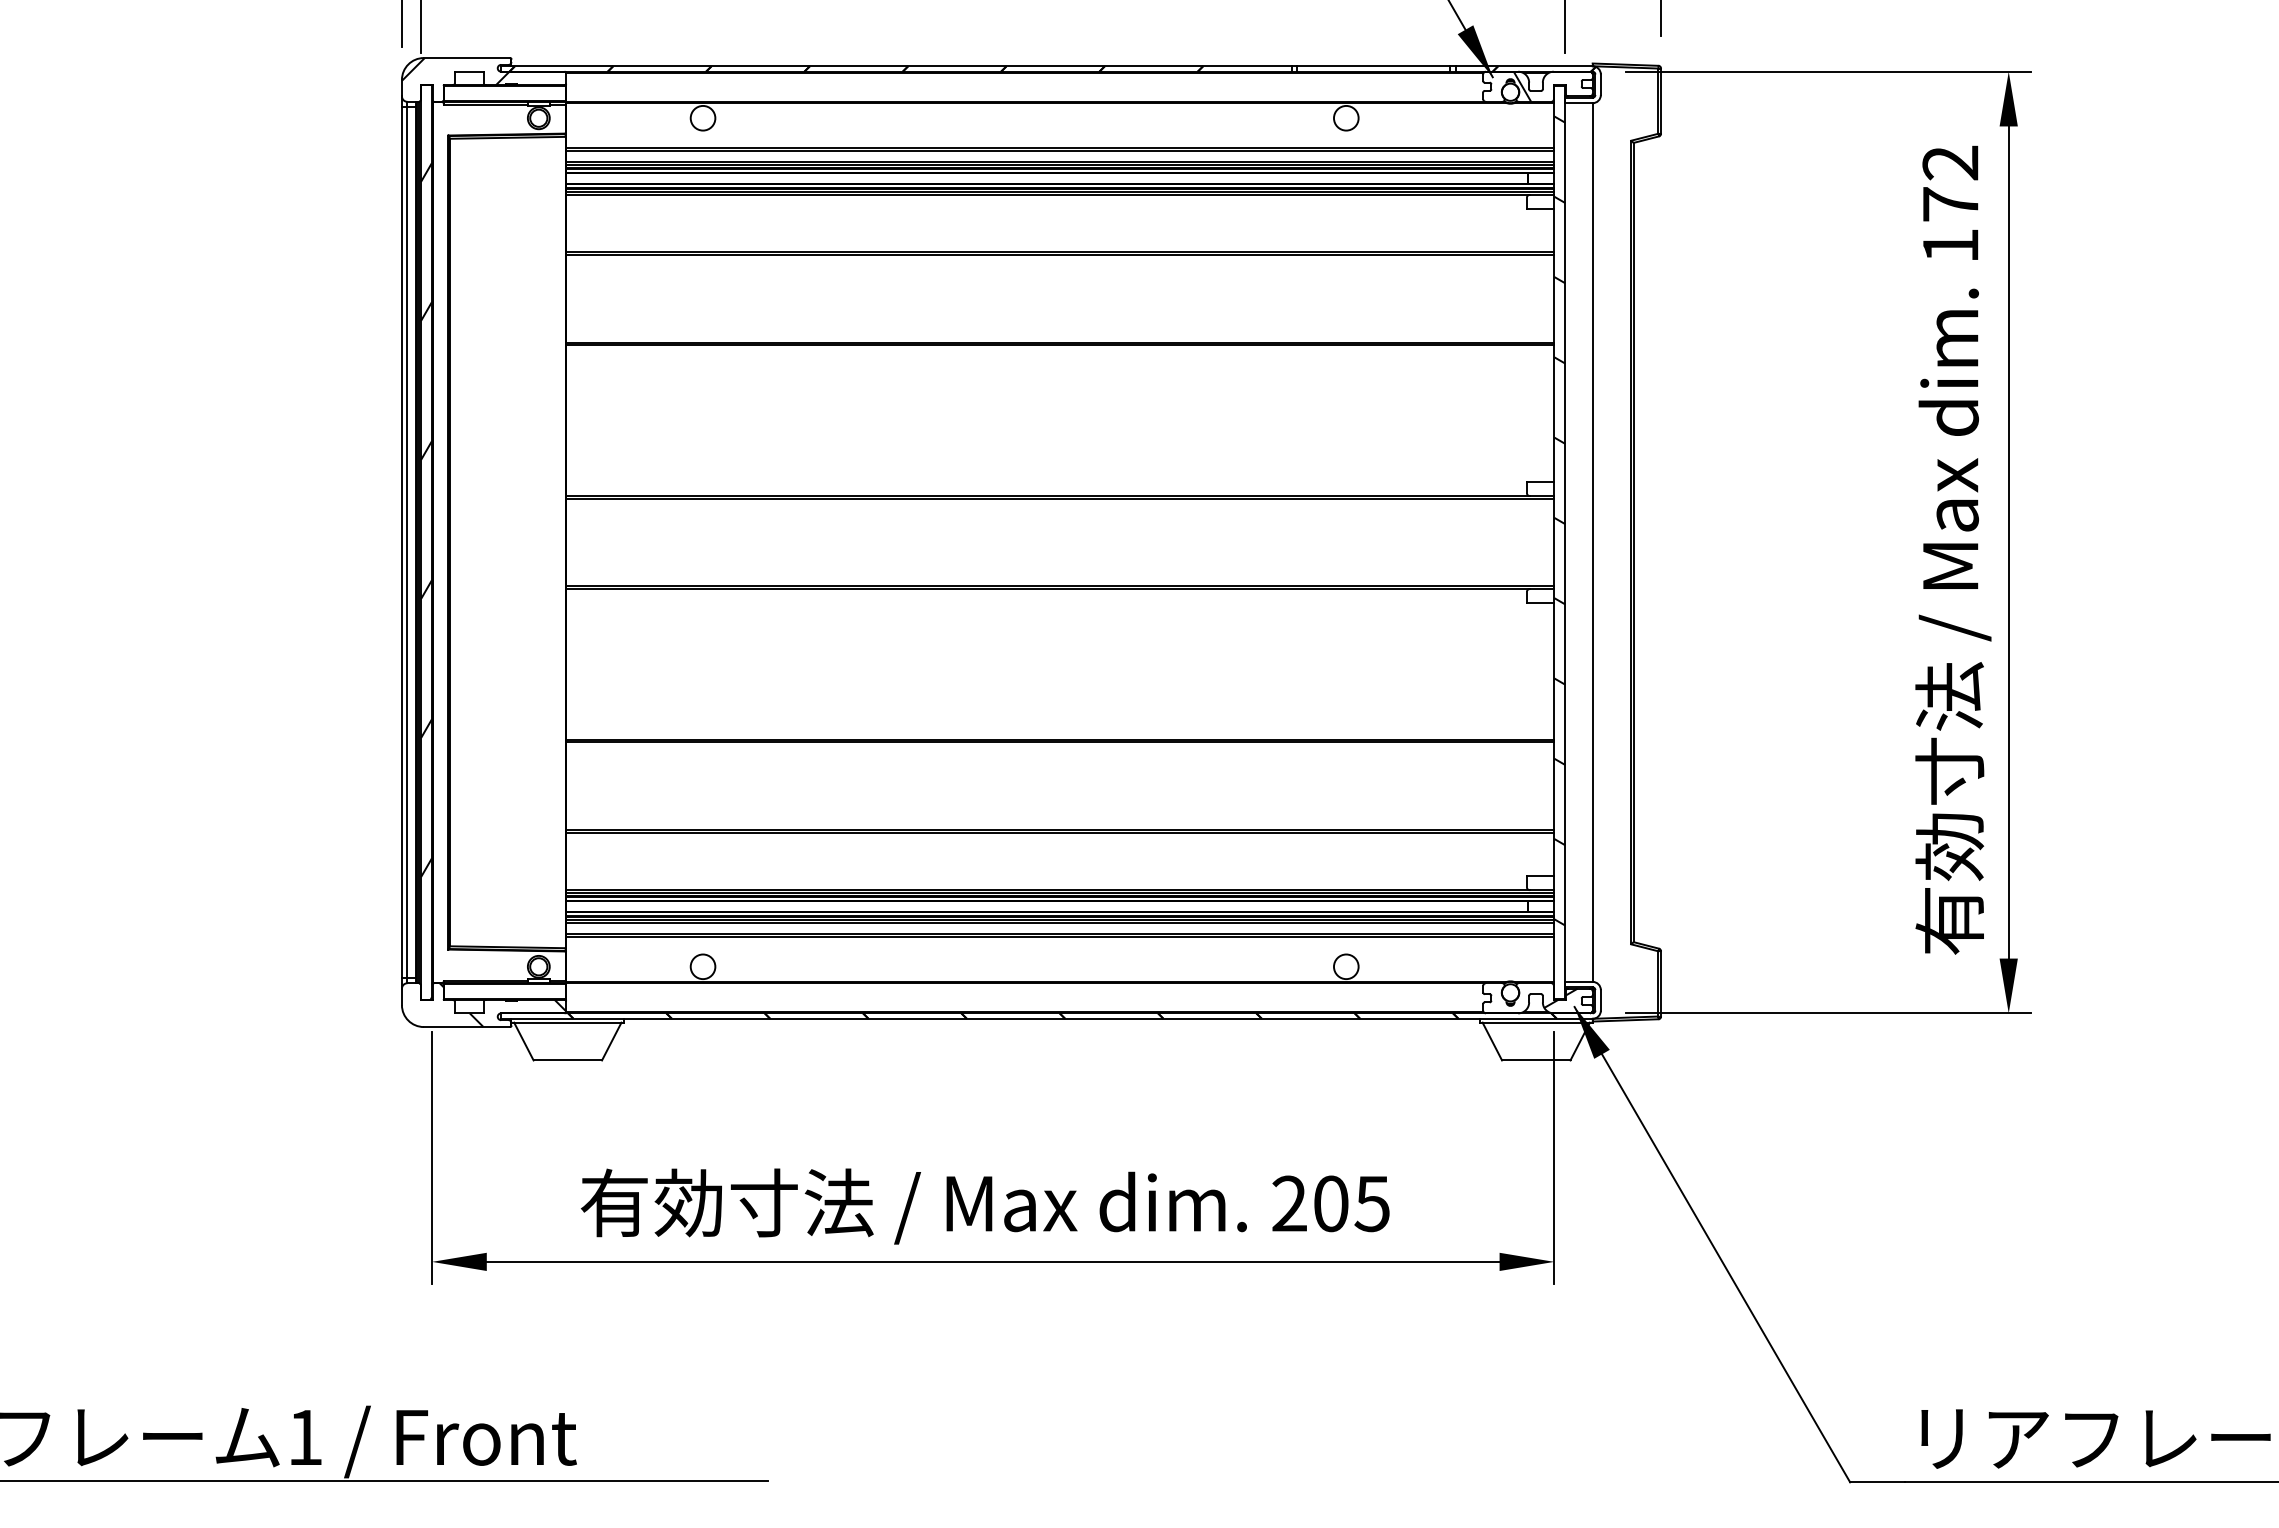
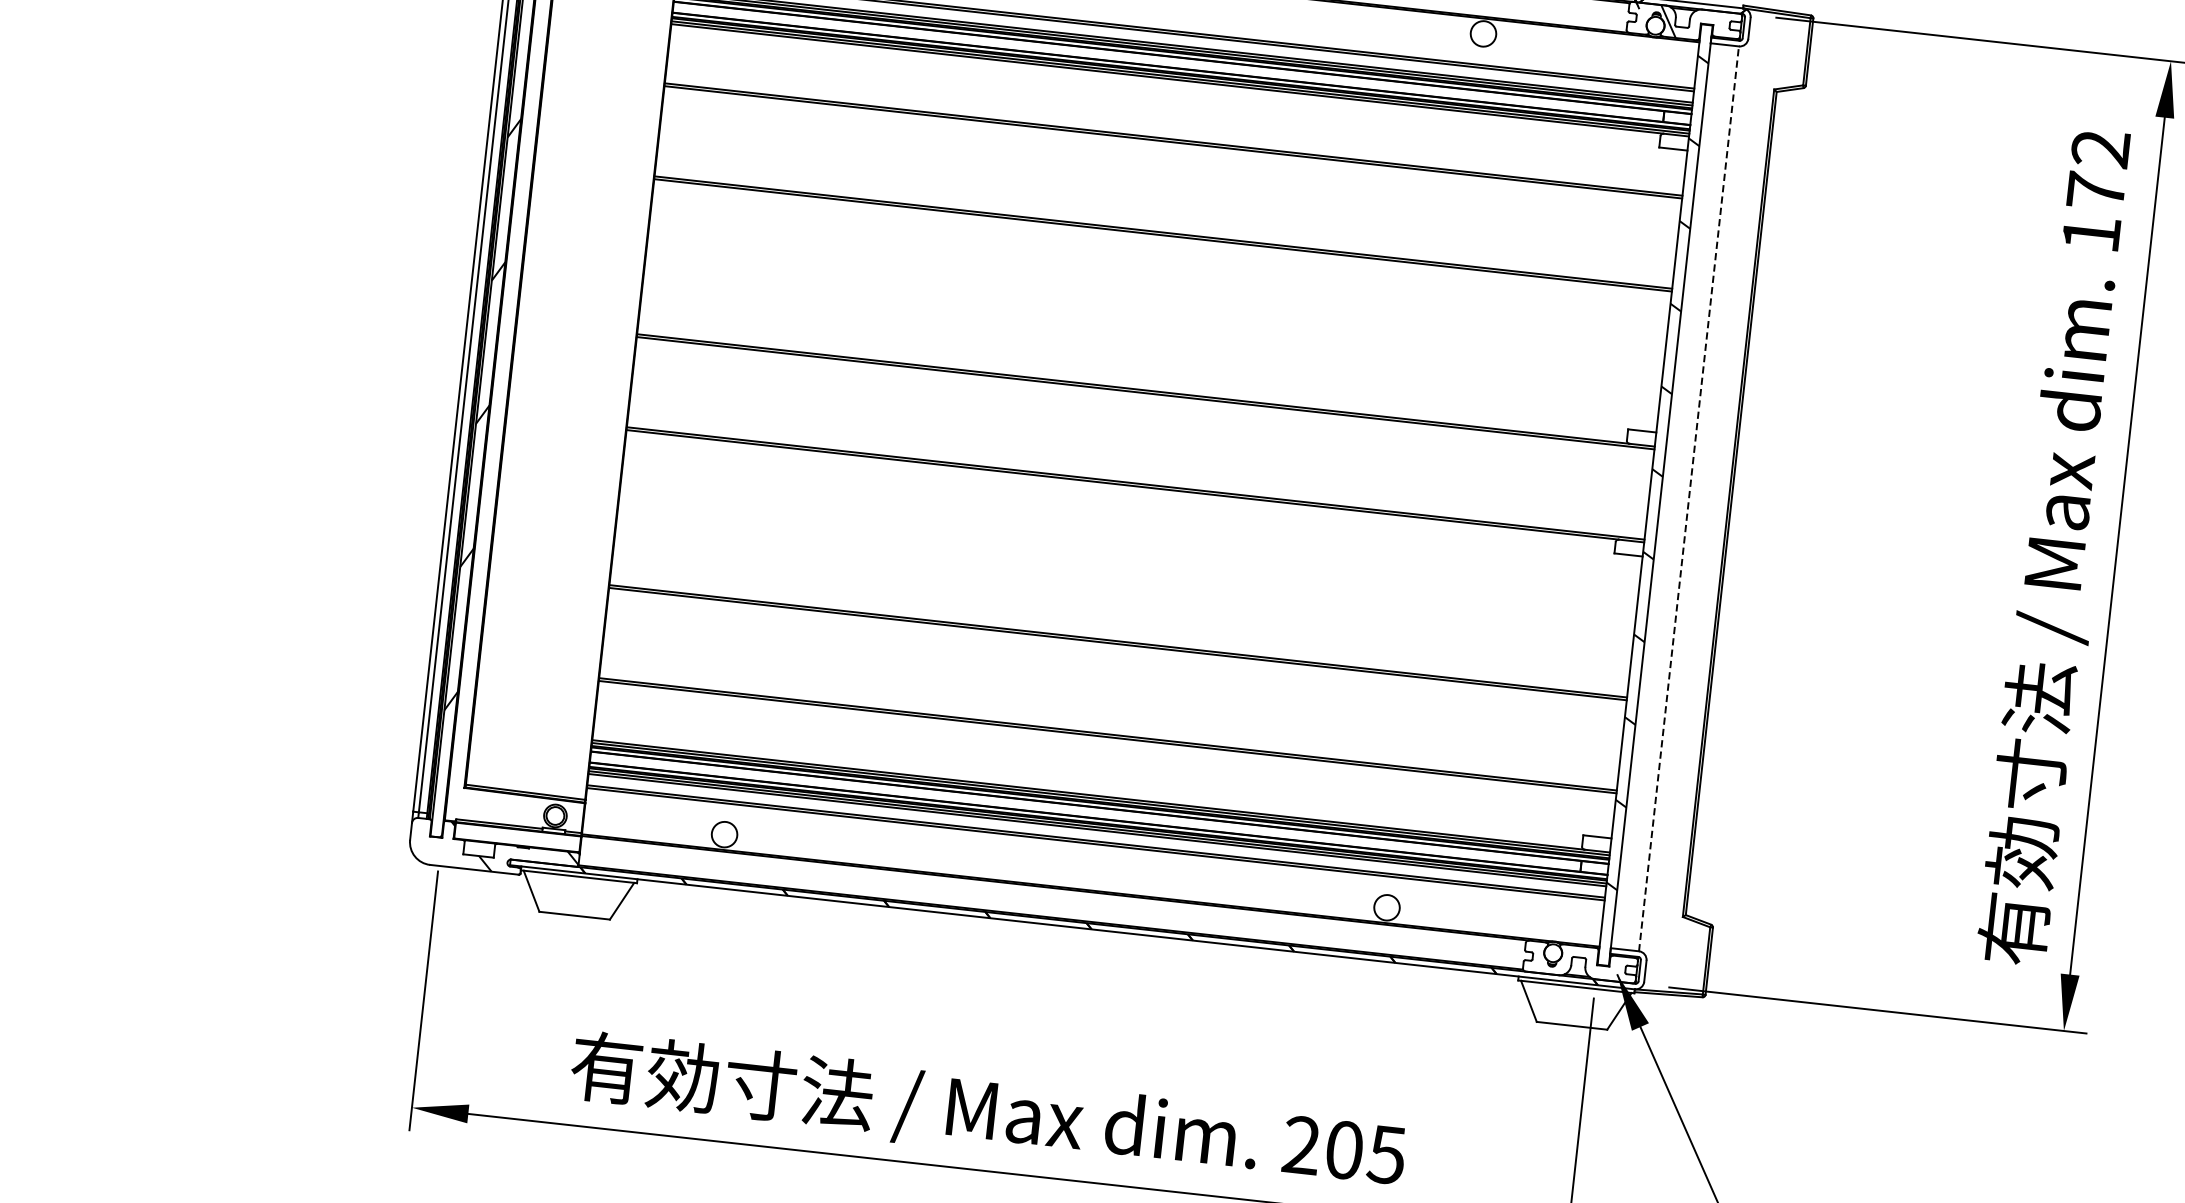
line: (1592, 542) -> (1688, 498), solid -> dashed
hatch: (1560, 997) -> (1604, 963), removed

